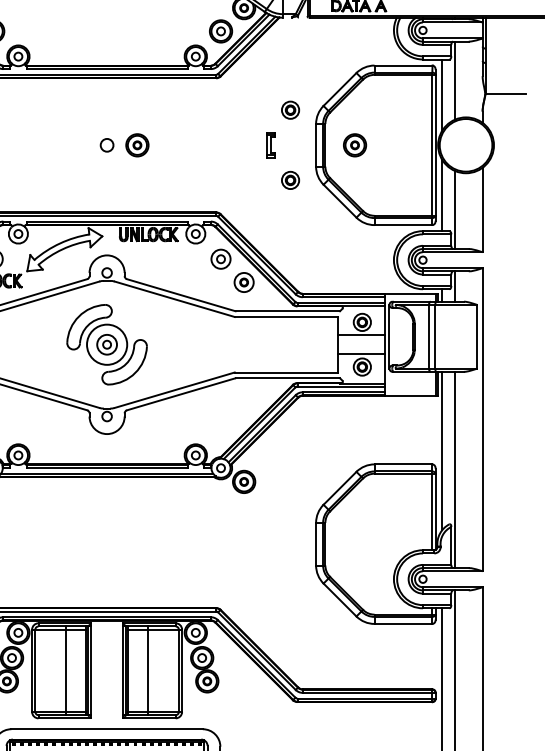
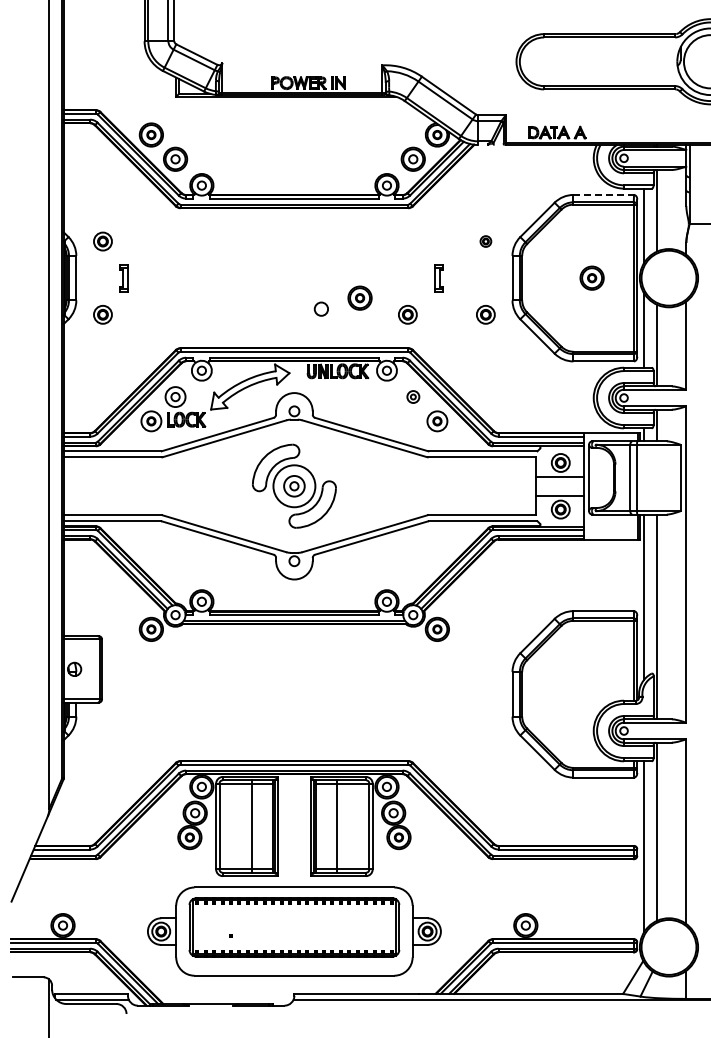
line: (404, 65) -> (604, 194), solid -> dashed
part: (290, 110) -> (485, 241), size x0.6
circle: (106, 144) -> (320, 308), moved
part: (136, 144) -> (359, 297), moved
part: (354, 144) -> (591, 277), moved
part: (270, 145) -> (438, 278), moved
part: (215, 180) -> (407, 314), added
part: (221, 258) -> (413, 396), size x0.6

